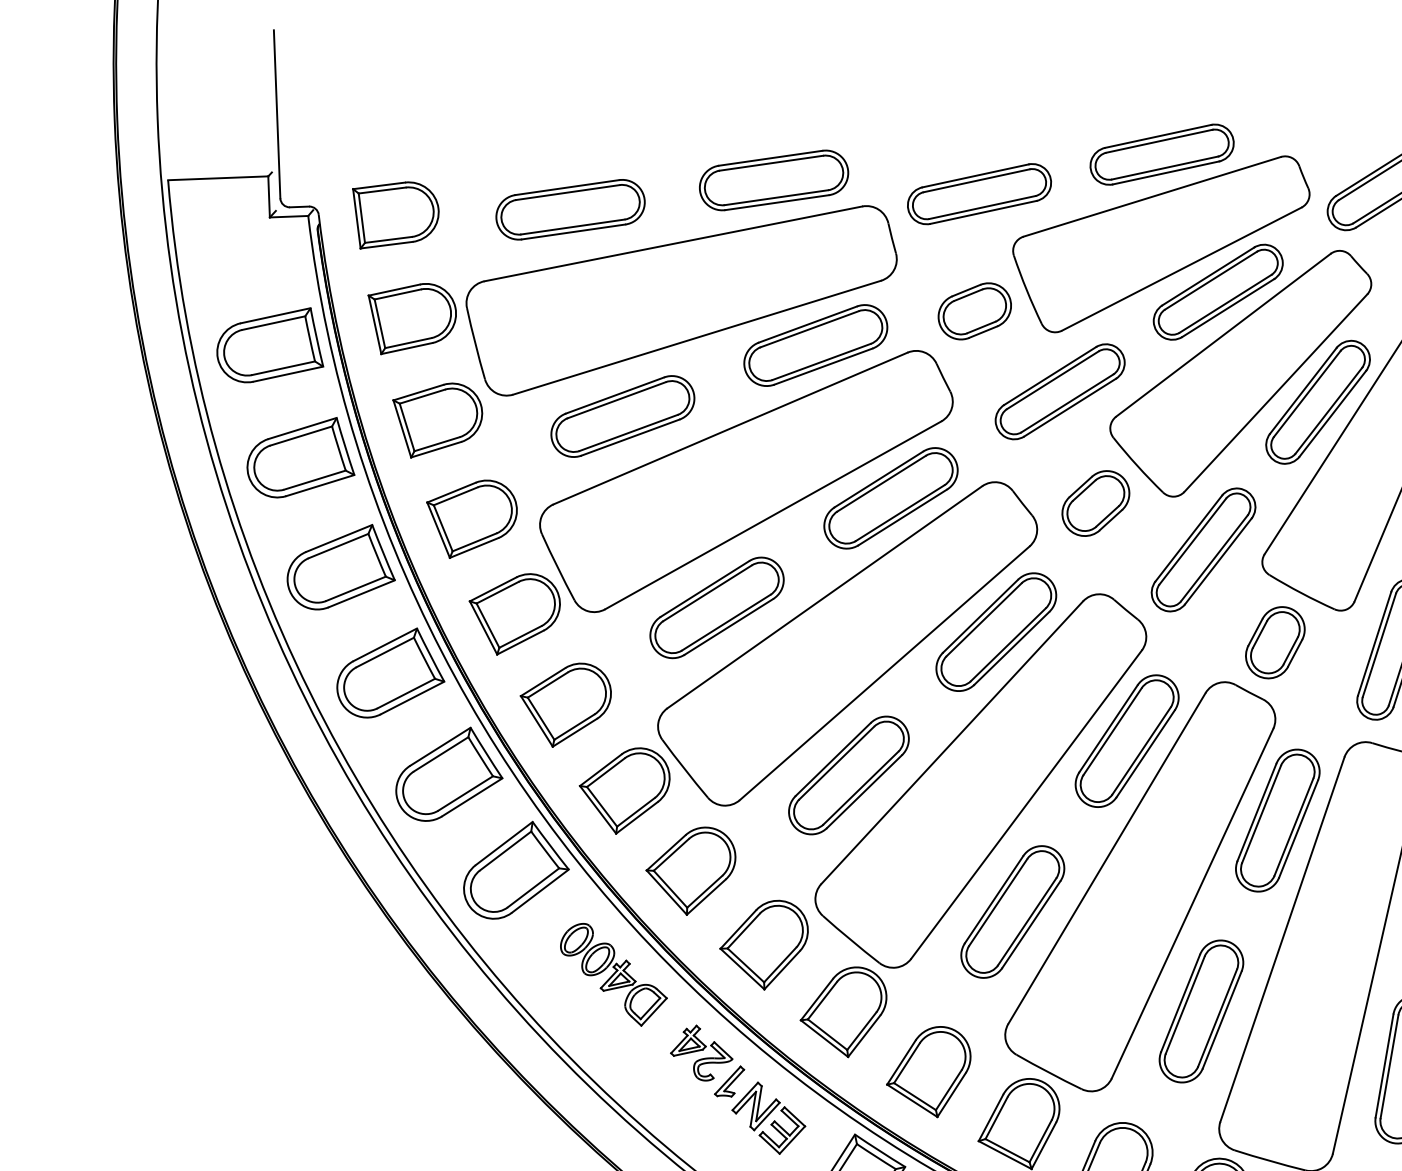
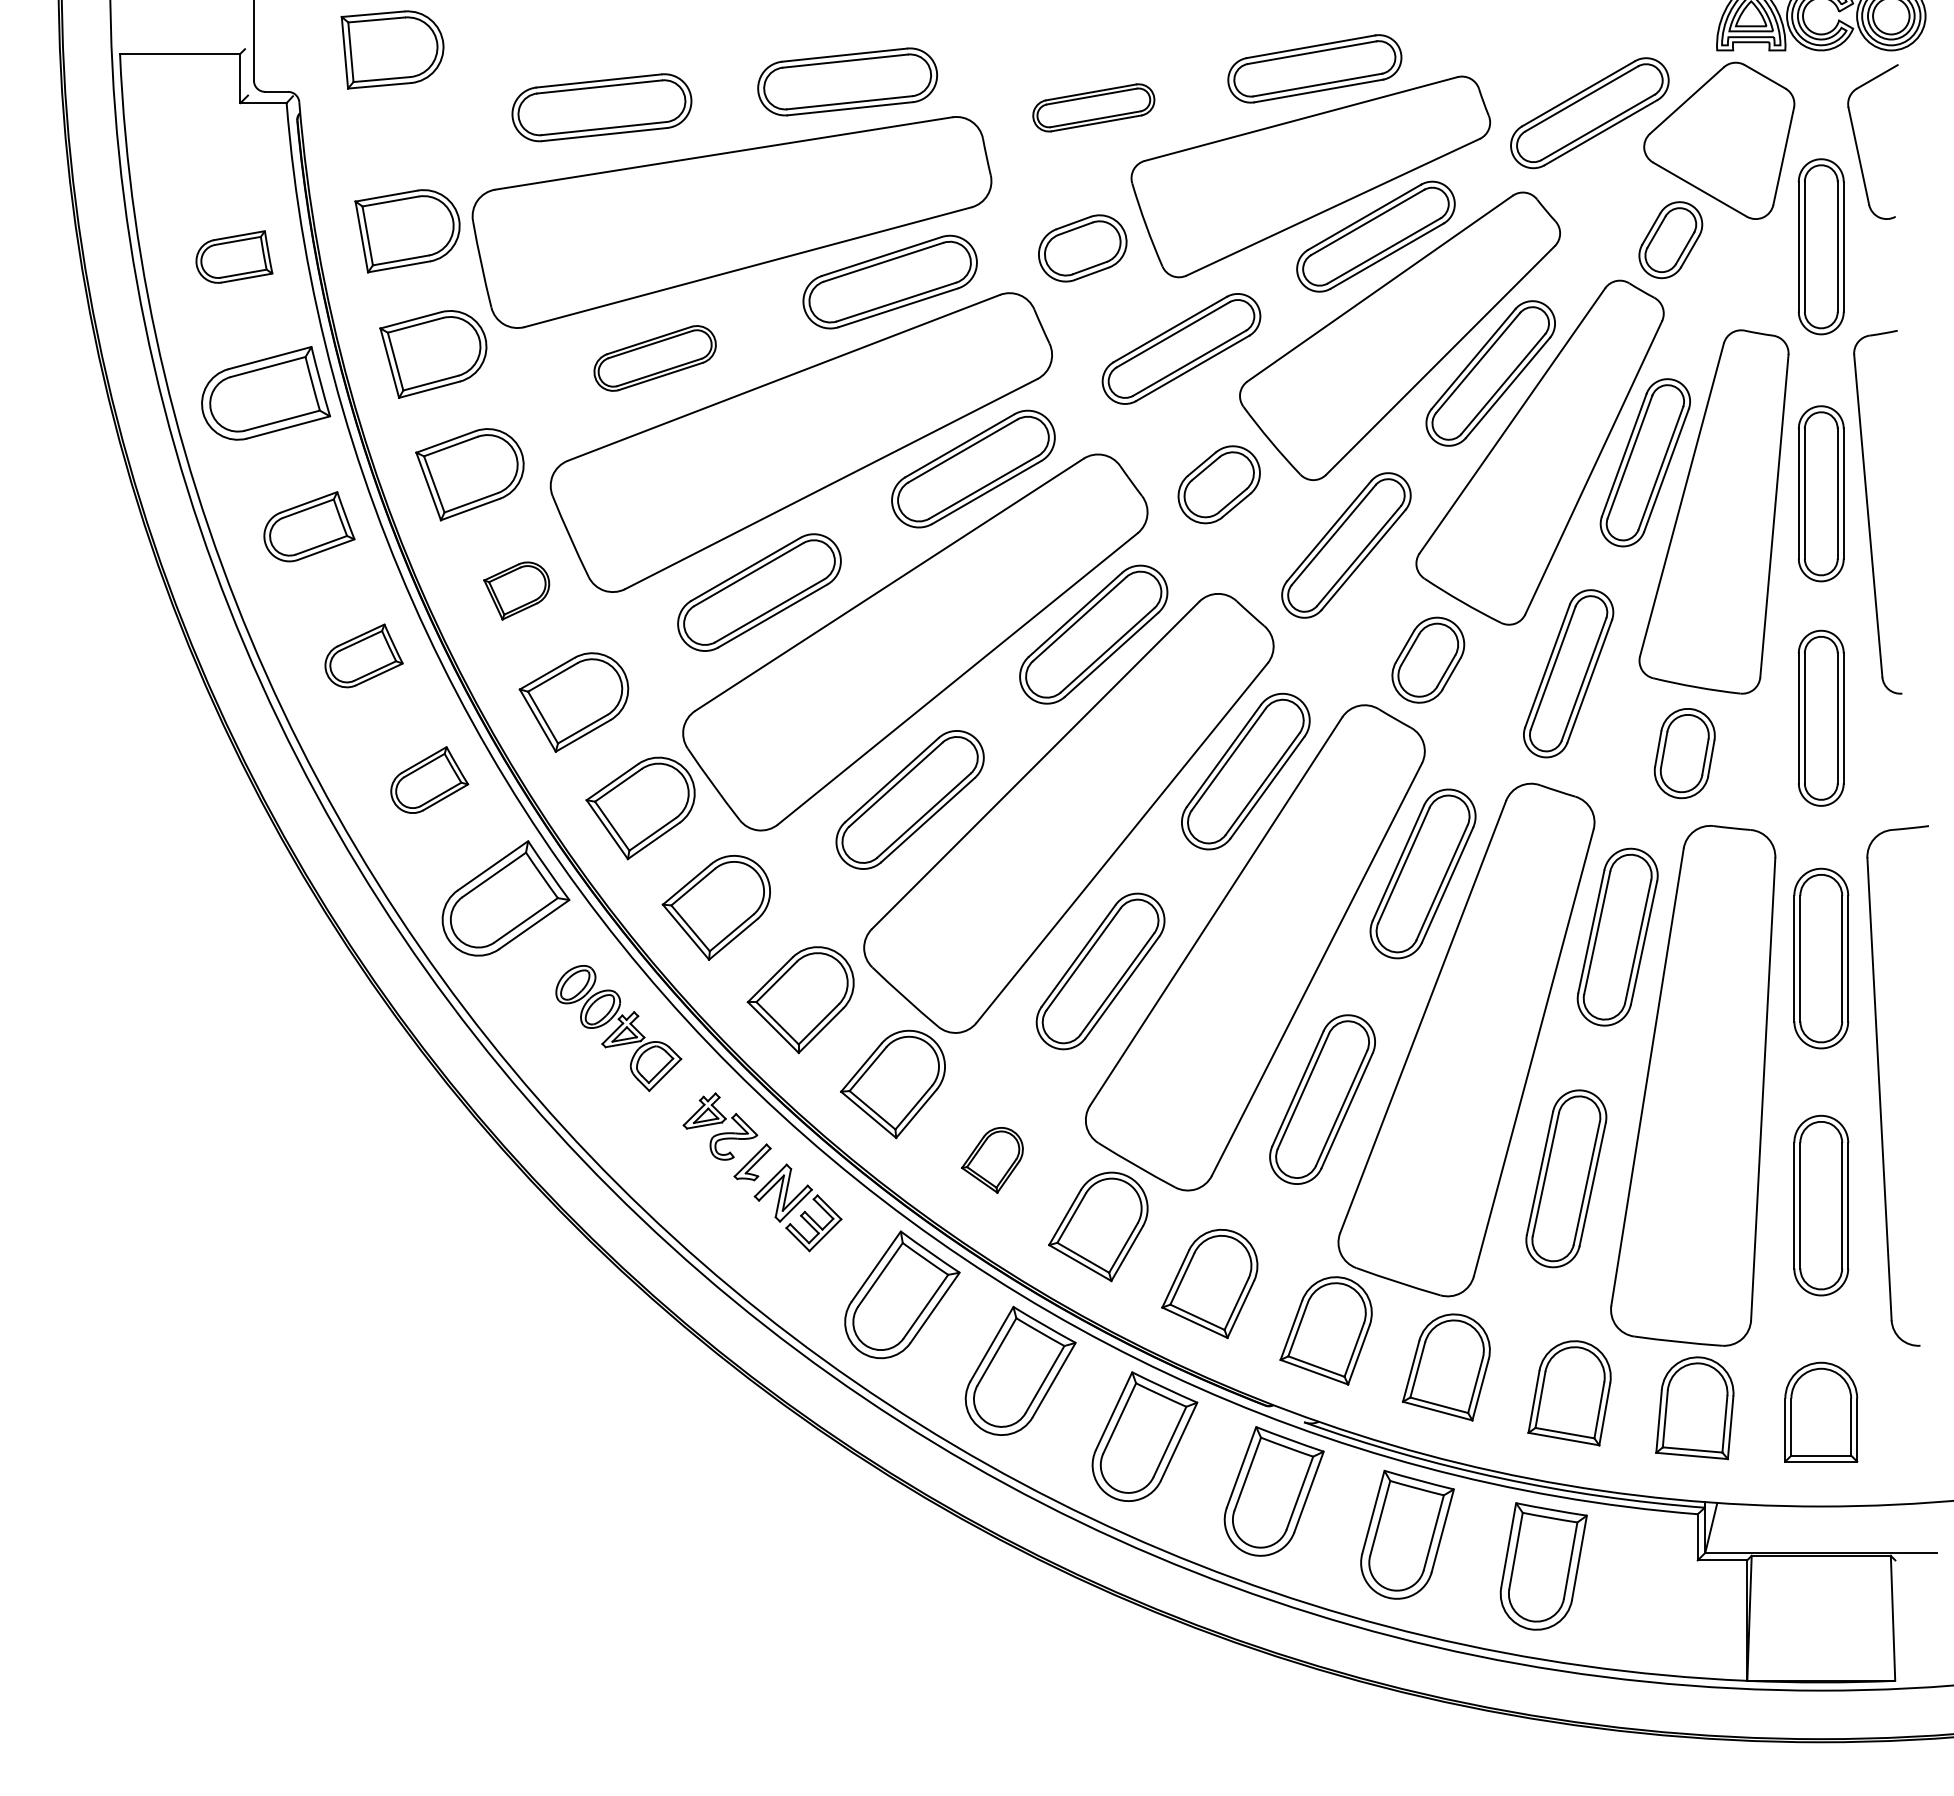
part: (979, 193) -> (1093, 107), size x0.7
part: (396, 214) -> (392, 49), moved
part: (269, 345) -> (234, 256), size x0.6
part: (622, 416) -> (654, 358), size x0.7
part: (340, 567) -> (309, 526), size x0.7
part: (514, 613) -> (516, 590), size x0.6
part: (389, 672) -> (363, 655), size x0.6
part: (448, 773) -> (429, 779), size x0.6
part: (928, 1072) -> (992, 1160), size x0.6

